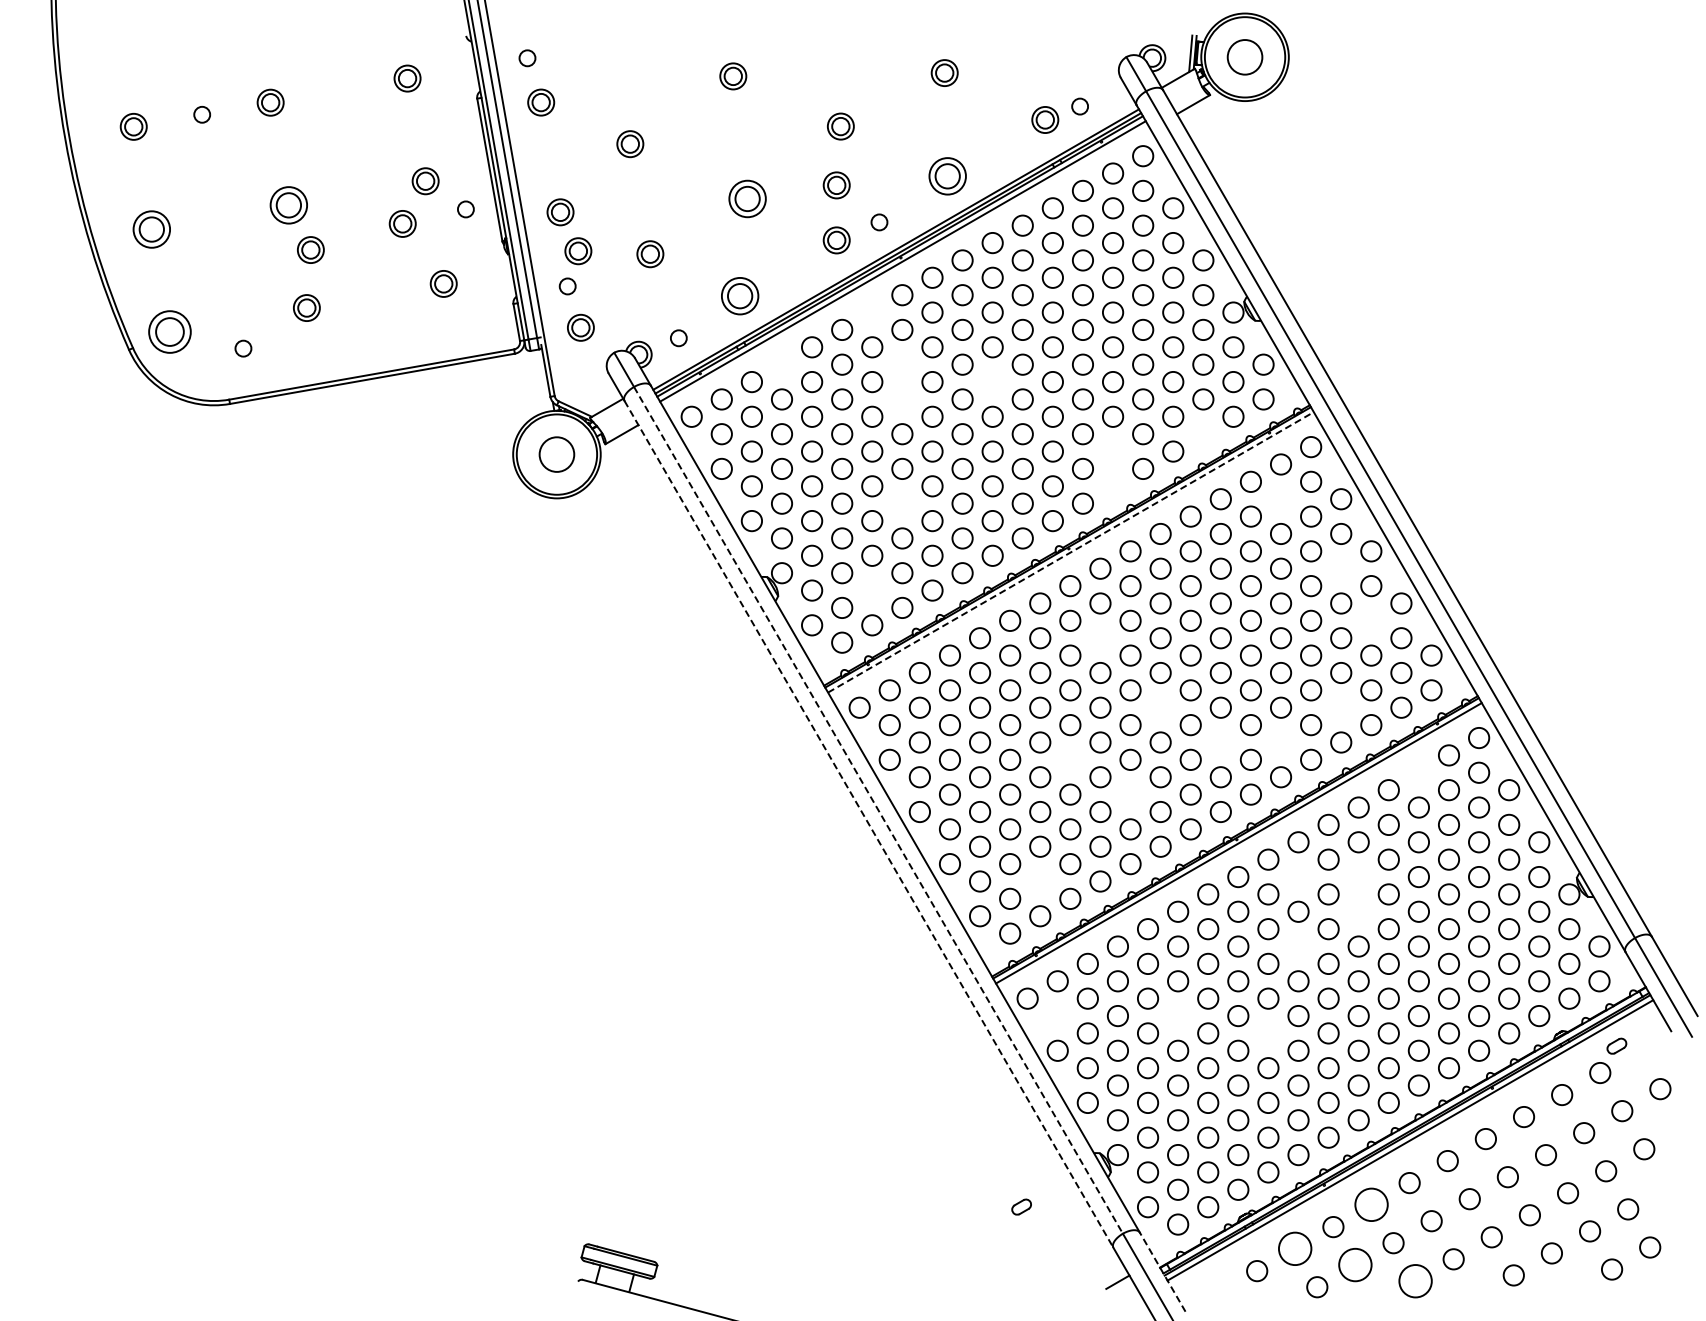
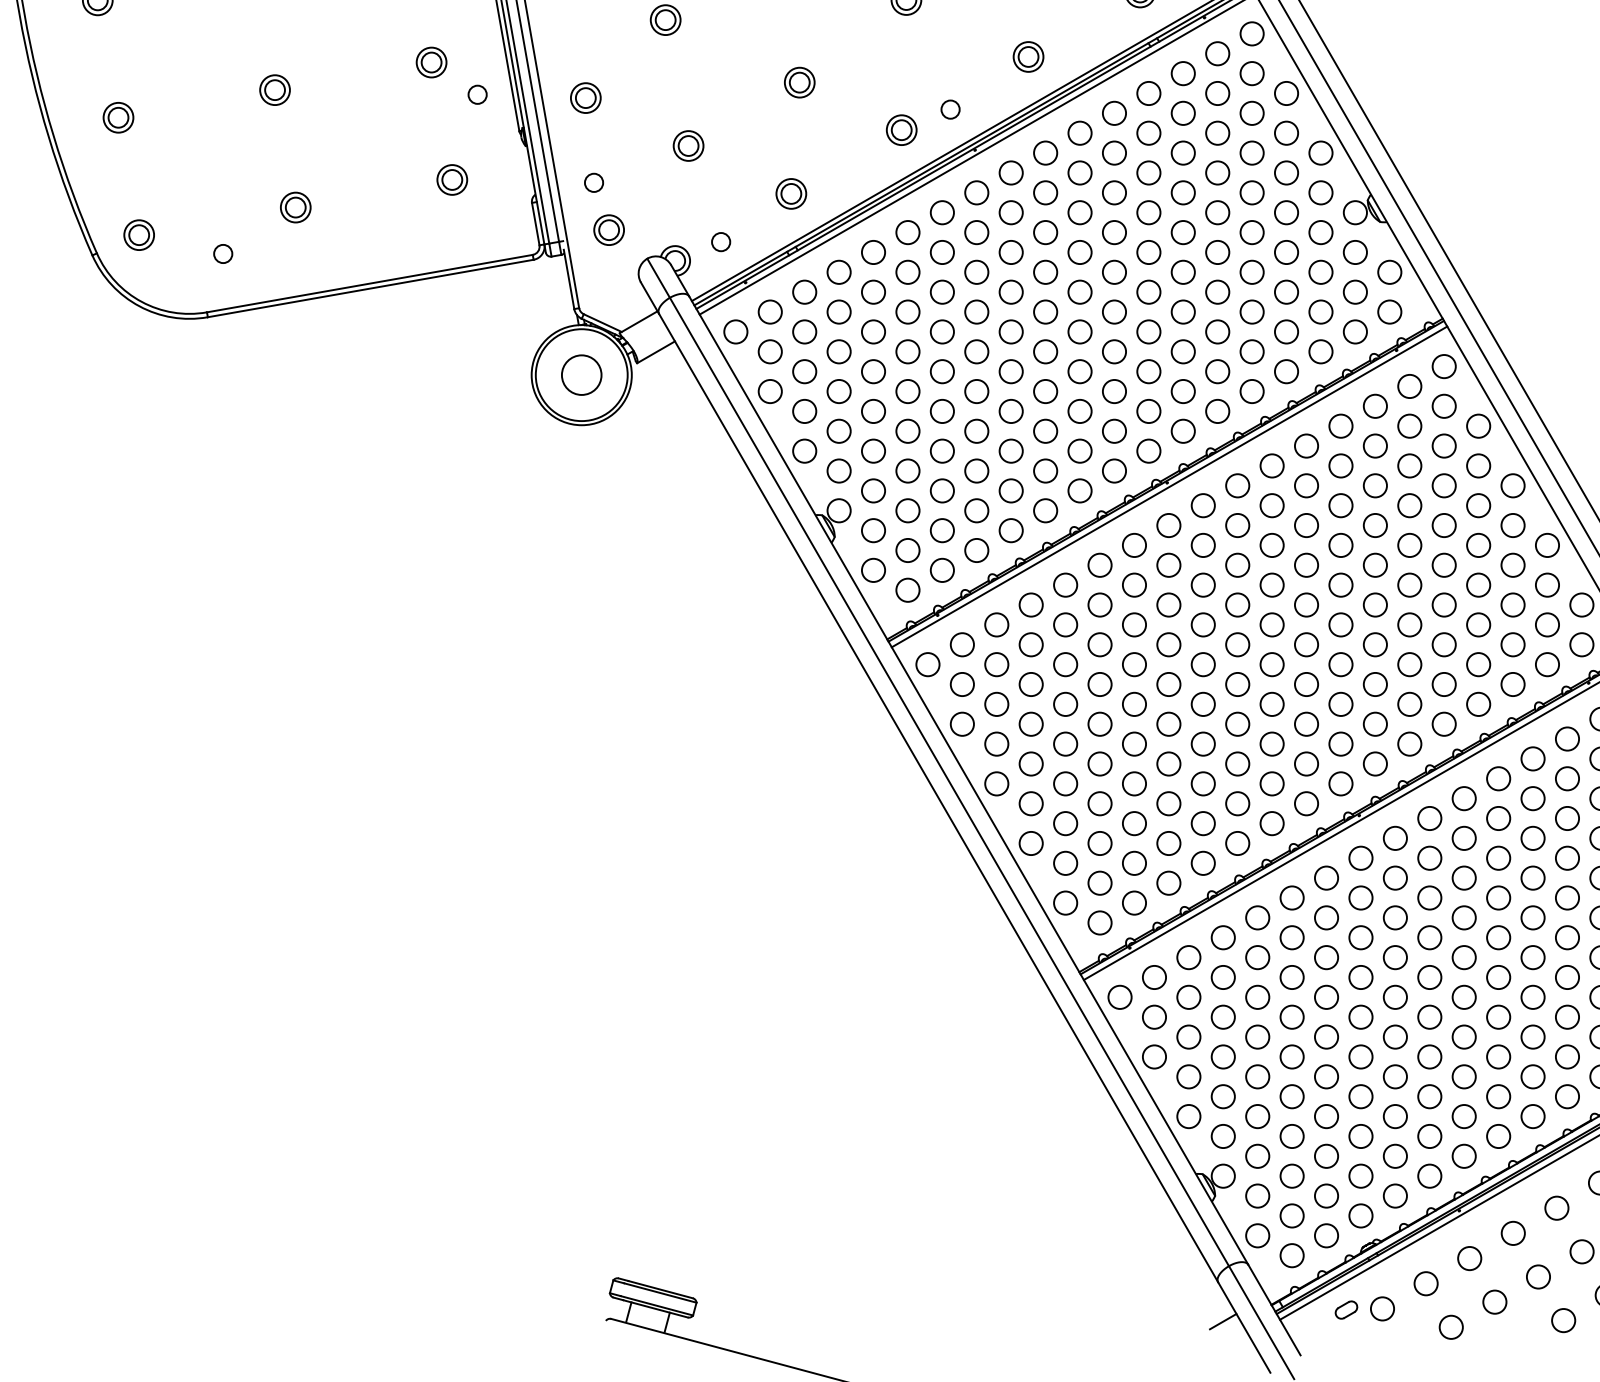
part: (947, 176) -> (1028, 57), size x0.71
part: (836, 185) -> (901, 67), removed
part: (747, 198) -> (799, 82), size x0.71
part: (288, 205) -> (274, 90), size x0.71
part: (402, 223) -> (405, 110), removed
part: (151, 229) -> (118, 117), size x0.71
part: (310, 249) -> (299, 140), removed
part: (578, 251) -> (606, 142), removed
part: (740, 295) -> (791, 193), size x0.71
circle: (872, 312) -> (942, 212), added
part: (169, 332) -> (138, 235), size x0.62
circle: (781, 364) -> (838, 272), added
circle: (902, 364) -> (976, 272), added
circle: (992, 382) -> (1079, 292), added
circle: (902, 399) -> (976, 312), added
circle: (1203, 434) -> (1321, 352), added
circle: (1113, 451) -> (1218, 371), added
circle: (1113, 486) -> (1218, 411), added
circle: (1281, 499) -> (1410, 426), added
circle: (902, 503) -> (976, 431), added
line: (1071, 552) -> (1170, 487), dashed -> solid
circle: (1341, 568) -> (1478, 505), added
circle: (872, 590) -> (942, 530), added
circle: (1371, 620) -> (1513, 564), added
circle: (1100, 638) -> (1203, 585), added
circle: (1160, 707) -> (1271, 664), added
circle: (1341, 707) -> (1478, 664), added
circle: (1220, 742) -> (1340, 704), added
circle: (1281, 742) -> (1410, 704), added
circle: (1070, 759) -> (1169, 723), added
circle: (1418, 772) -> (1567, 738), added
circle: (1130, 794) -> (1237, 763), added
line: (878, 810) -> (949, 782), dashed -> solid
line: (868, 824) -> (938, 798), dashed -> solid
circle: (1298, 877) -> (1429, 858), added
circle: (1358, 877) -> (1498, 858), added
circle: (1040, 881) -> (1134, 863), added
circle: (1358, 911) -> (1498, 897), added
circle: (1298, 946) -> (1429, 937), added
circle: (1057, 1016) -> (1154, 1017), added
circle: (1178, 1016) -> (1292, 1017), added
circle: (1268, 1033) -> (1395, 1037), added
circle: (1371, 1205) -> (1513, 1233), size x0.62
part: (1021, 1206) -> (1346, 1309), moved
circle: (1295, 1249) -> (1426, 1284), size x0.62
circle: (1355, 1265) -> (1494, 1302), size x0.62
line: (1162, 1272) -> (1274, 1310), dashed -> solid
circle: (1415, 1281) -> (1563, 1320), size x0.62

